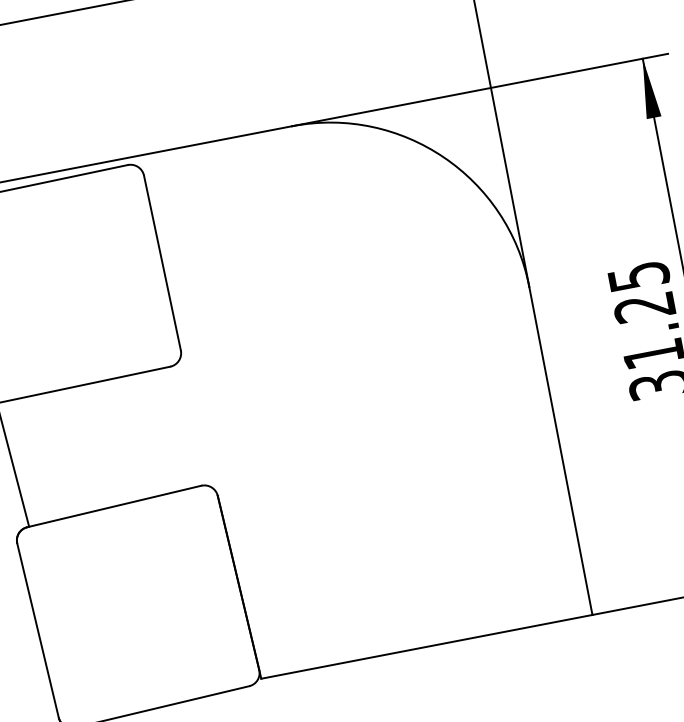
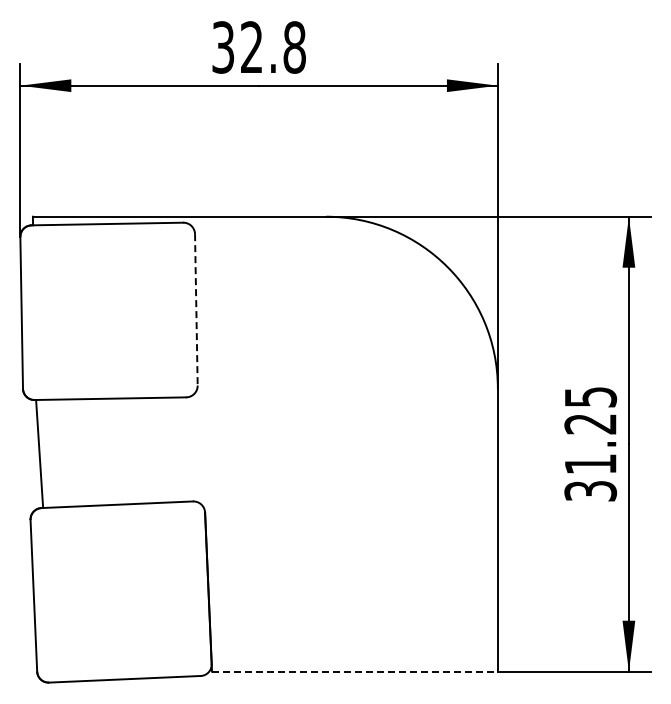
line: (162, 262) -> (196, 309), solid -> dashed
line: (426, 646) -> (354, 671), solid -> dashed

